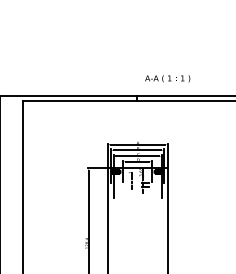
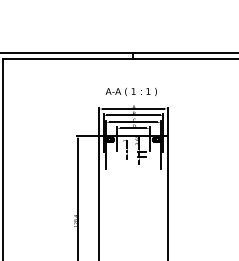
text: (167, 78) -> (131, 91), moved

